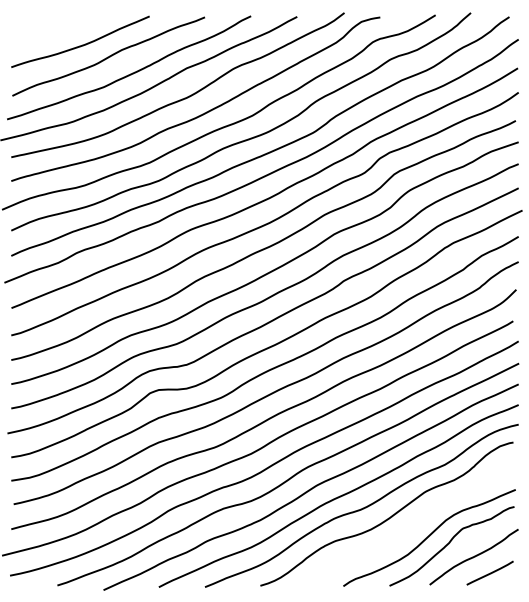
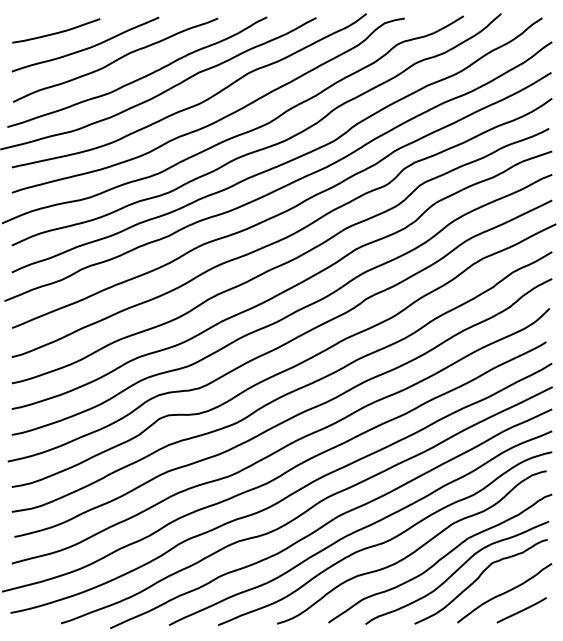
curve: (52, 30) -> (55, 32), added
curve: (413, 524) -> (440, 558), added

